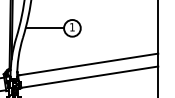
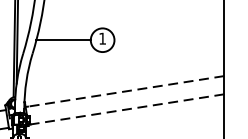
line: (88, 64) -> (125, 91), solid -> dashed
line: (89, 77) -> (126, 109), solid -> dashed

